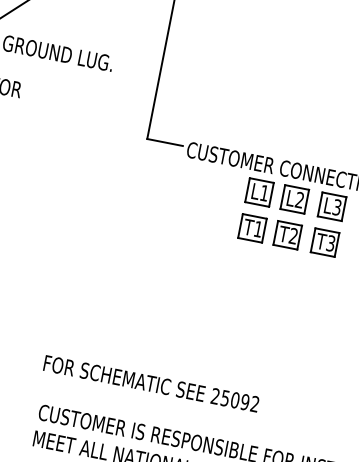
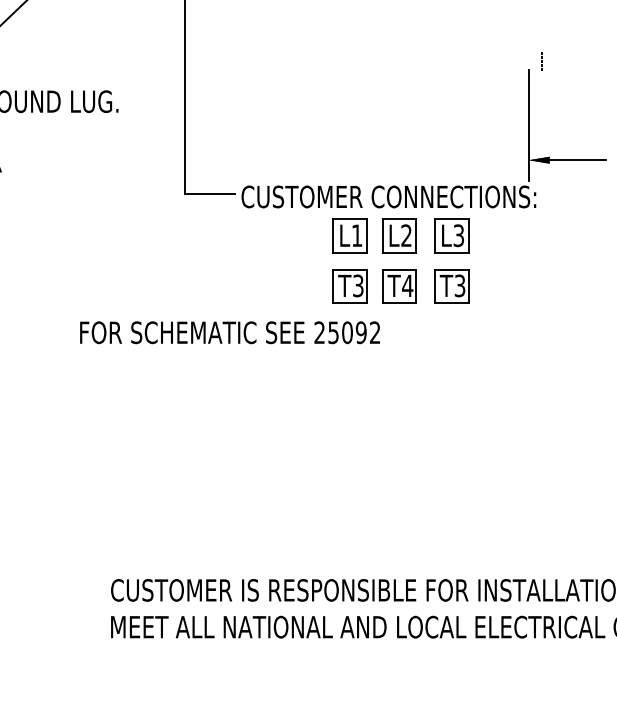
text: (258, 229) -> (358, 285), T1 -> T3
text: (293, 235) -> (407, 285), T2 -> T4
text: (151, 383) -> (229, 332), moved

